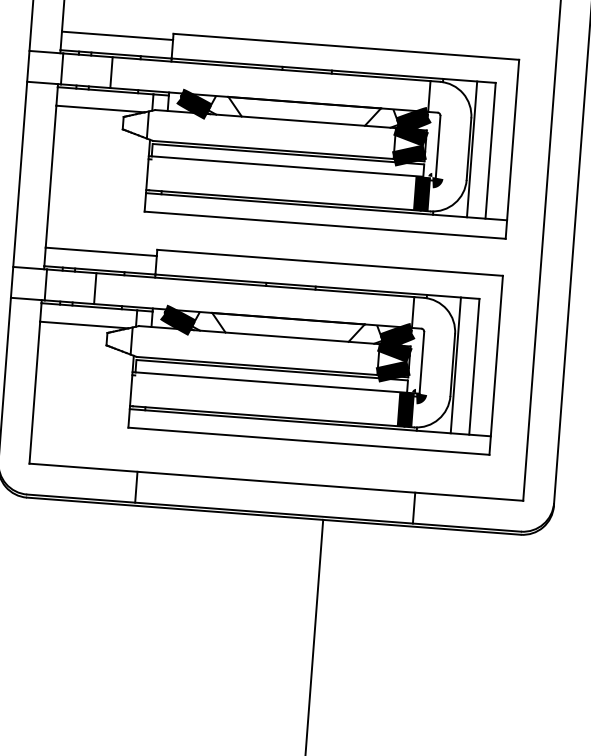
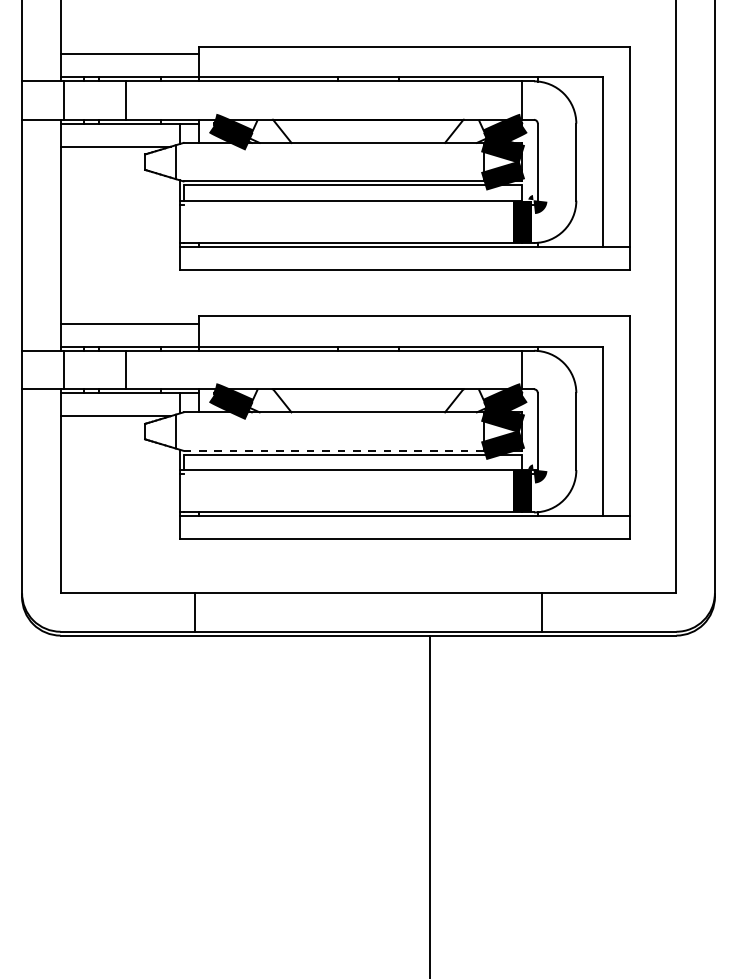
line: (472, 148) -> (580, 161), removed
line: (256, 365) -> (333, 450), solid -> dashed
line: (456, 365) -> (580, 431), removed

